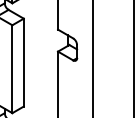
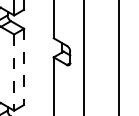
line: (24, 63) -> (24, 67), solid -> dashed
line: (12, 70) -> (14, 73), solid -> dashed

